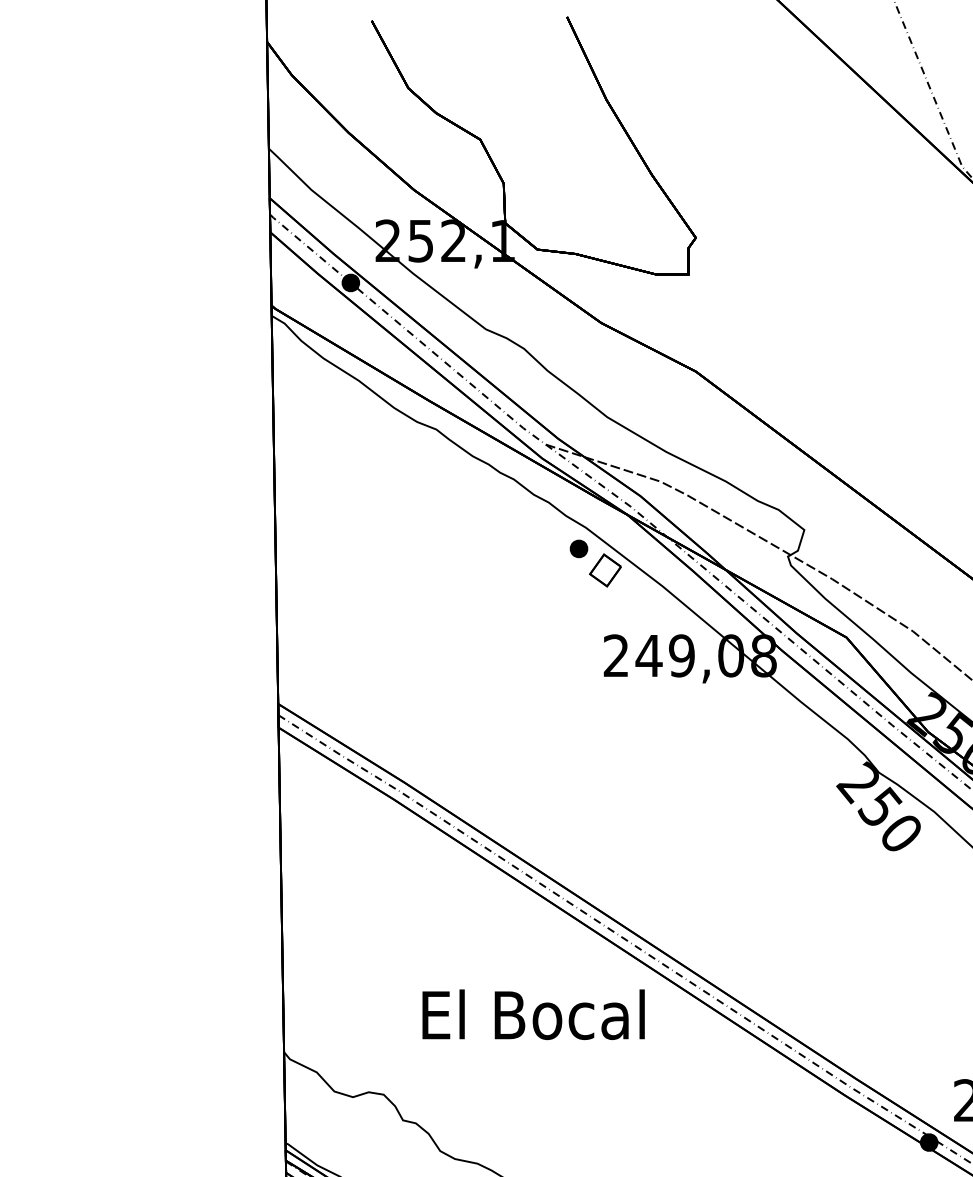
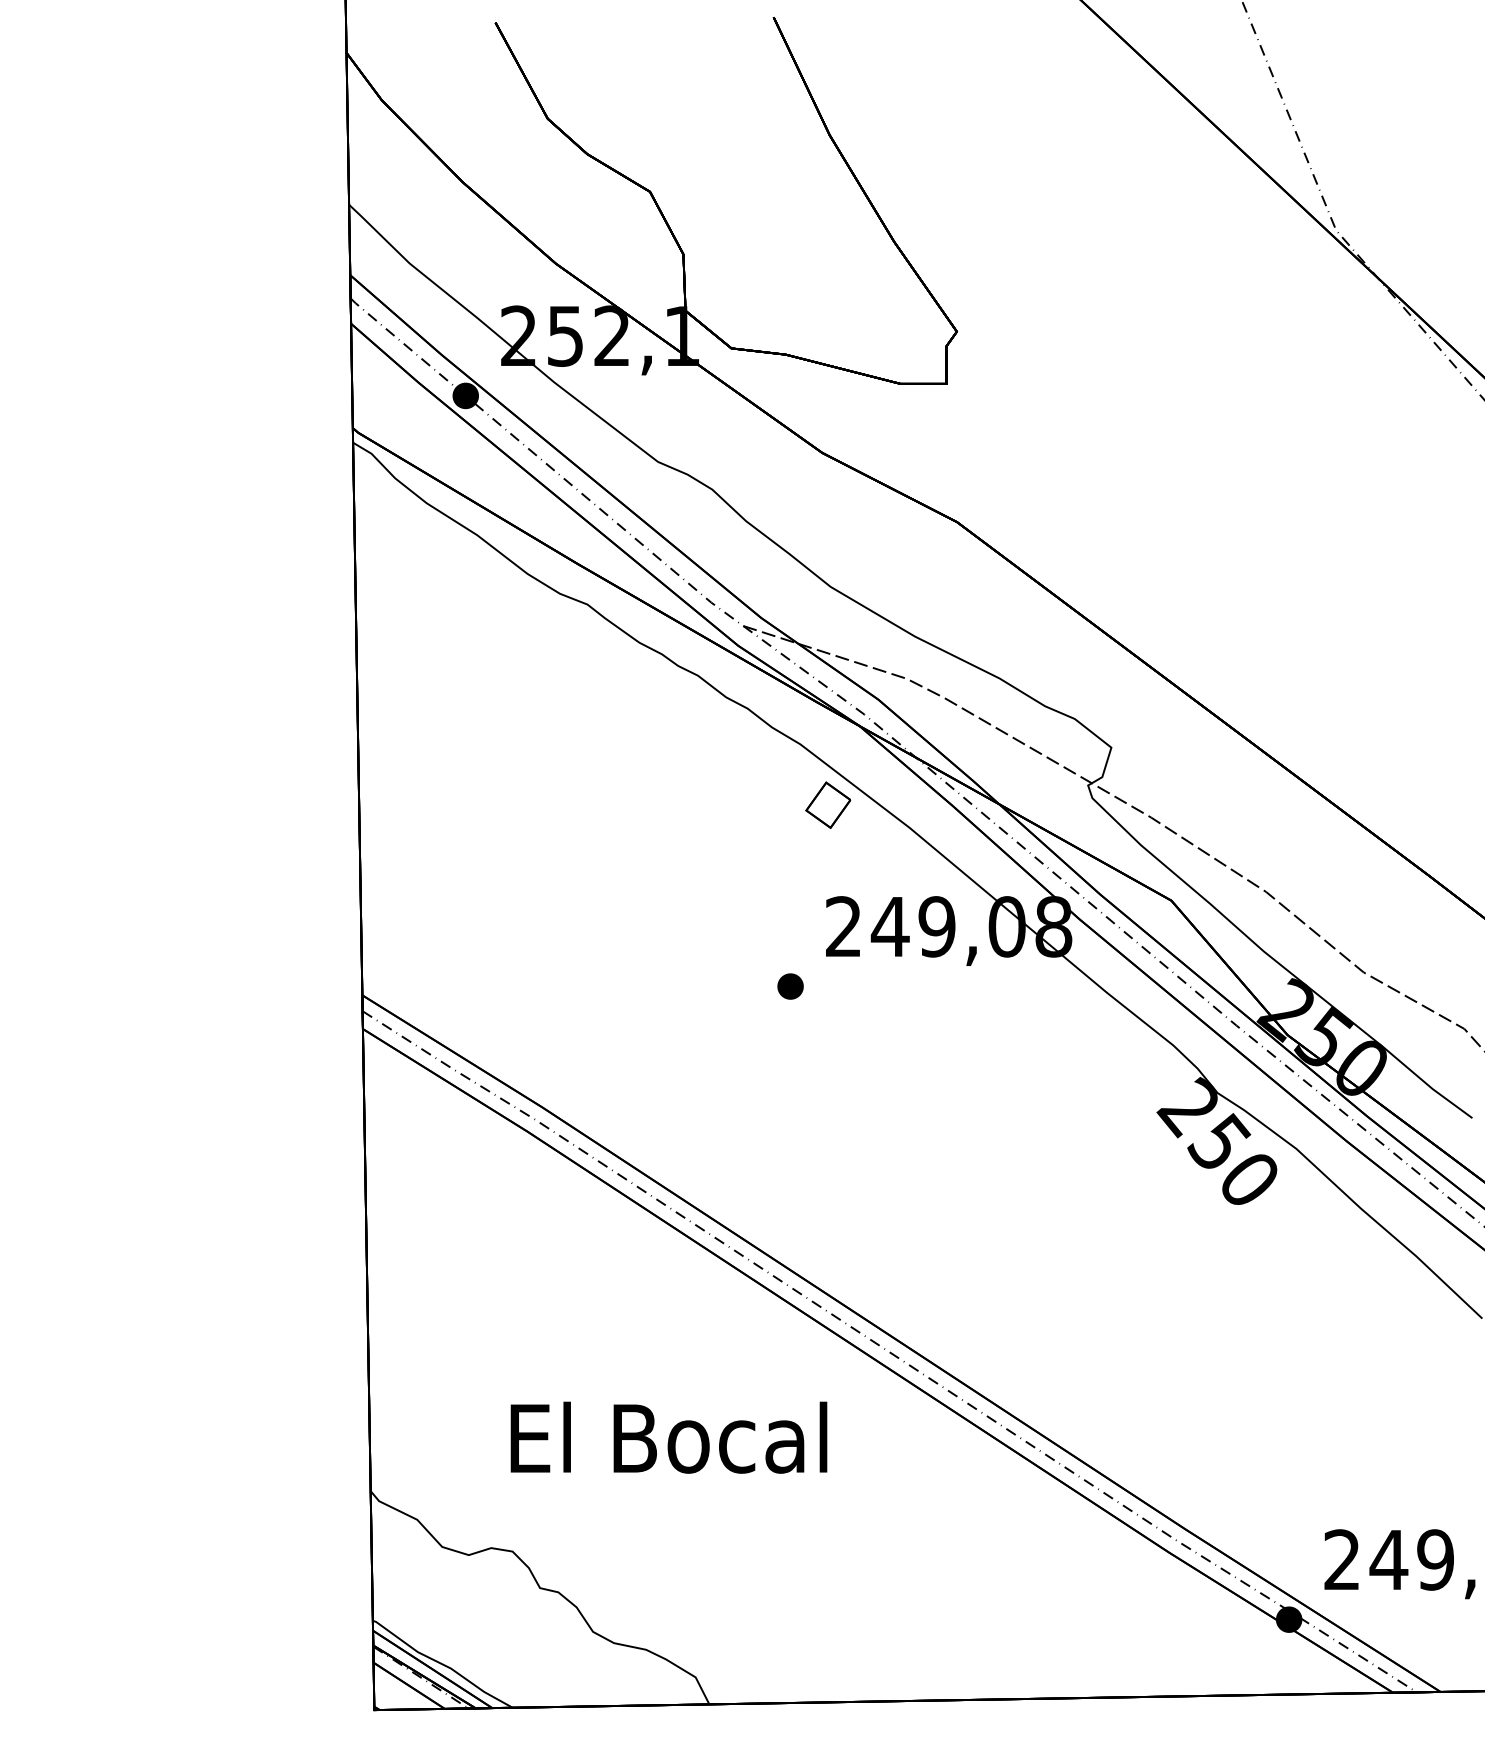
part: (578, 548) -> (790, 986), moved
text: (533, 1014) -> (668, 1437), moved

